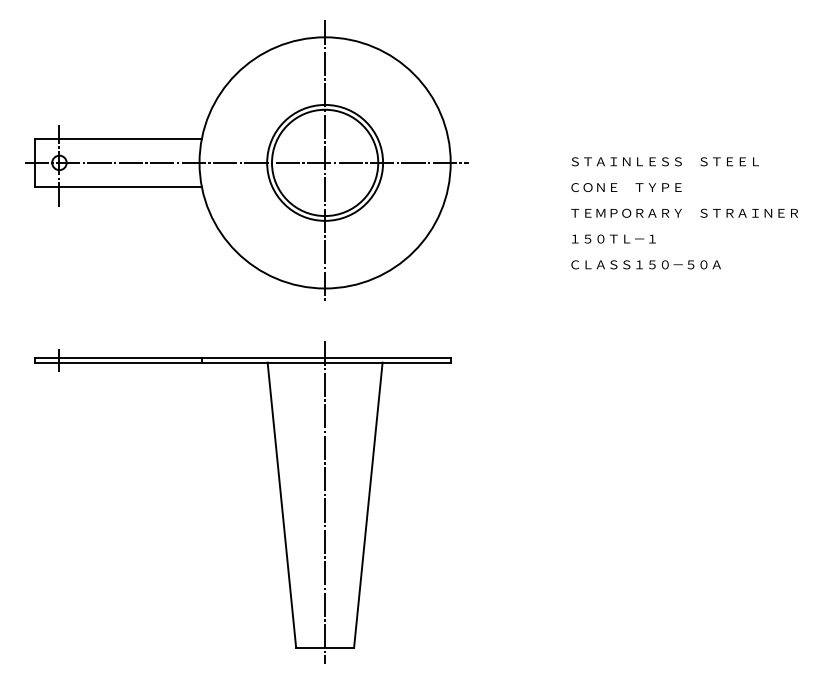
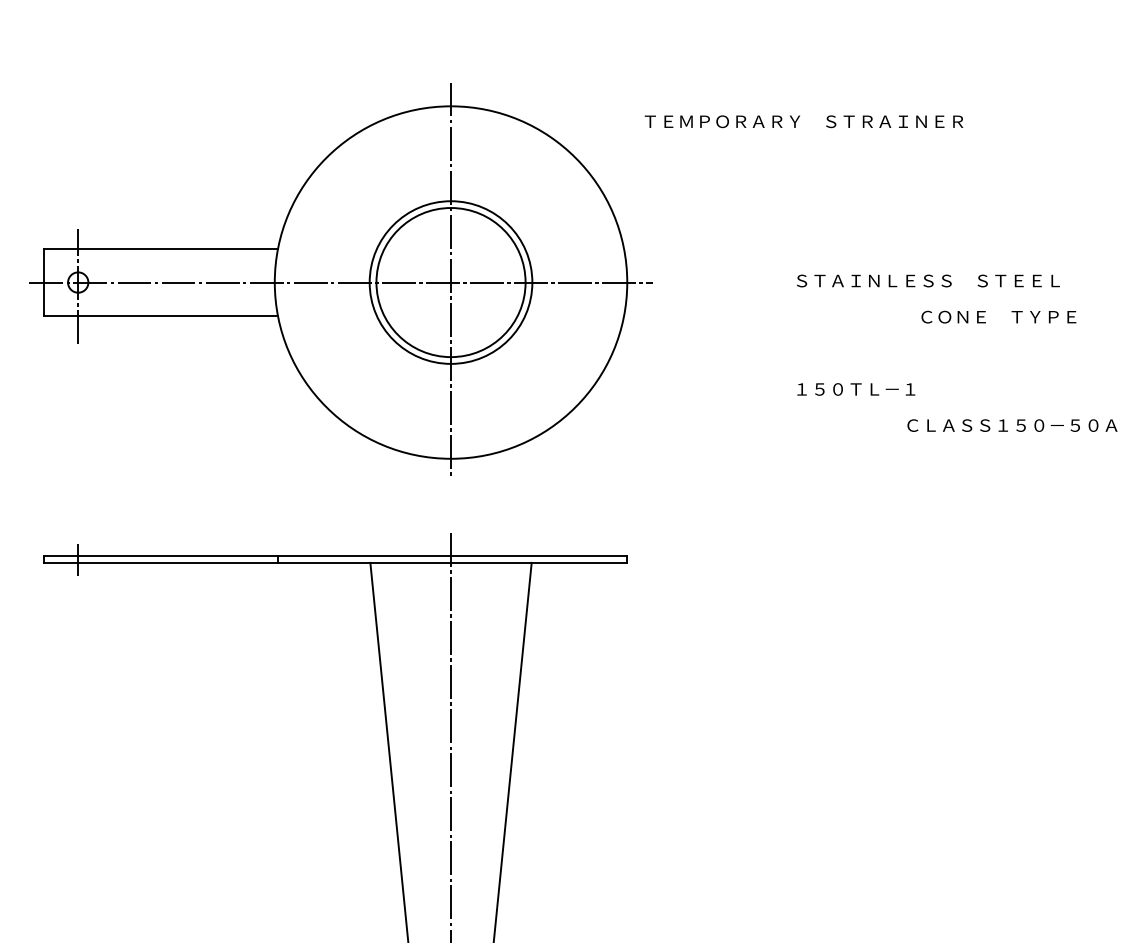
text: (626, 187) -> (998, 317), moved
text: (684, 212) -> (803, 120), moved
text: (645, 264) -> (1011, 425), moved

